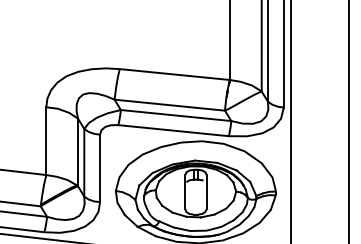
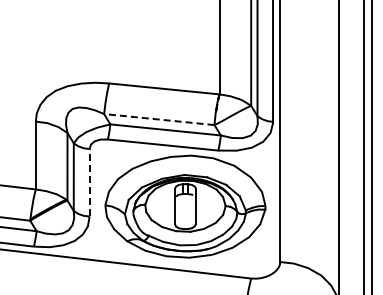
line: (169, 105) -> (158, 119), solid -> dashed
line: (100, 168) -> (89, 182), solid -> dashed

